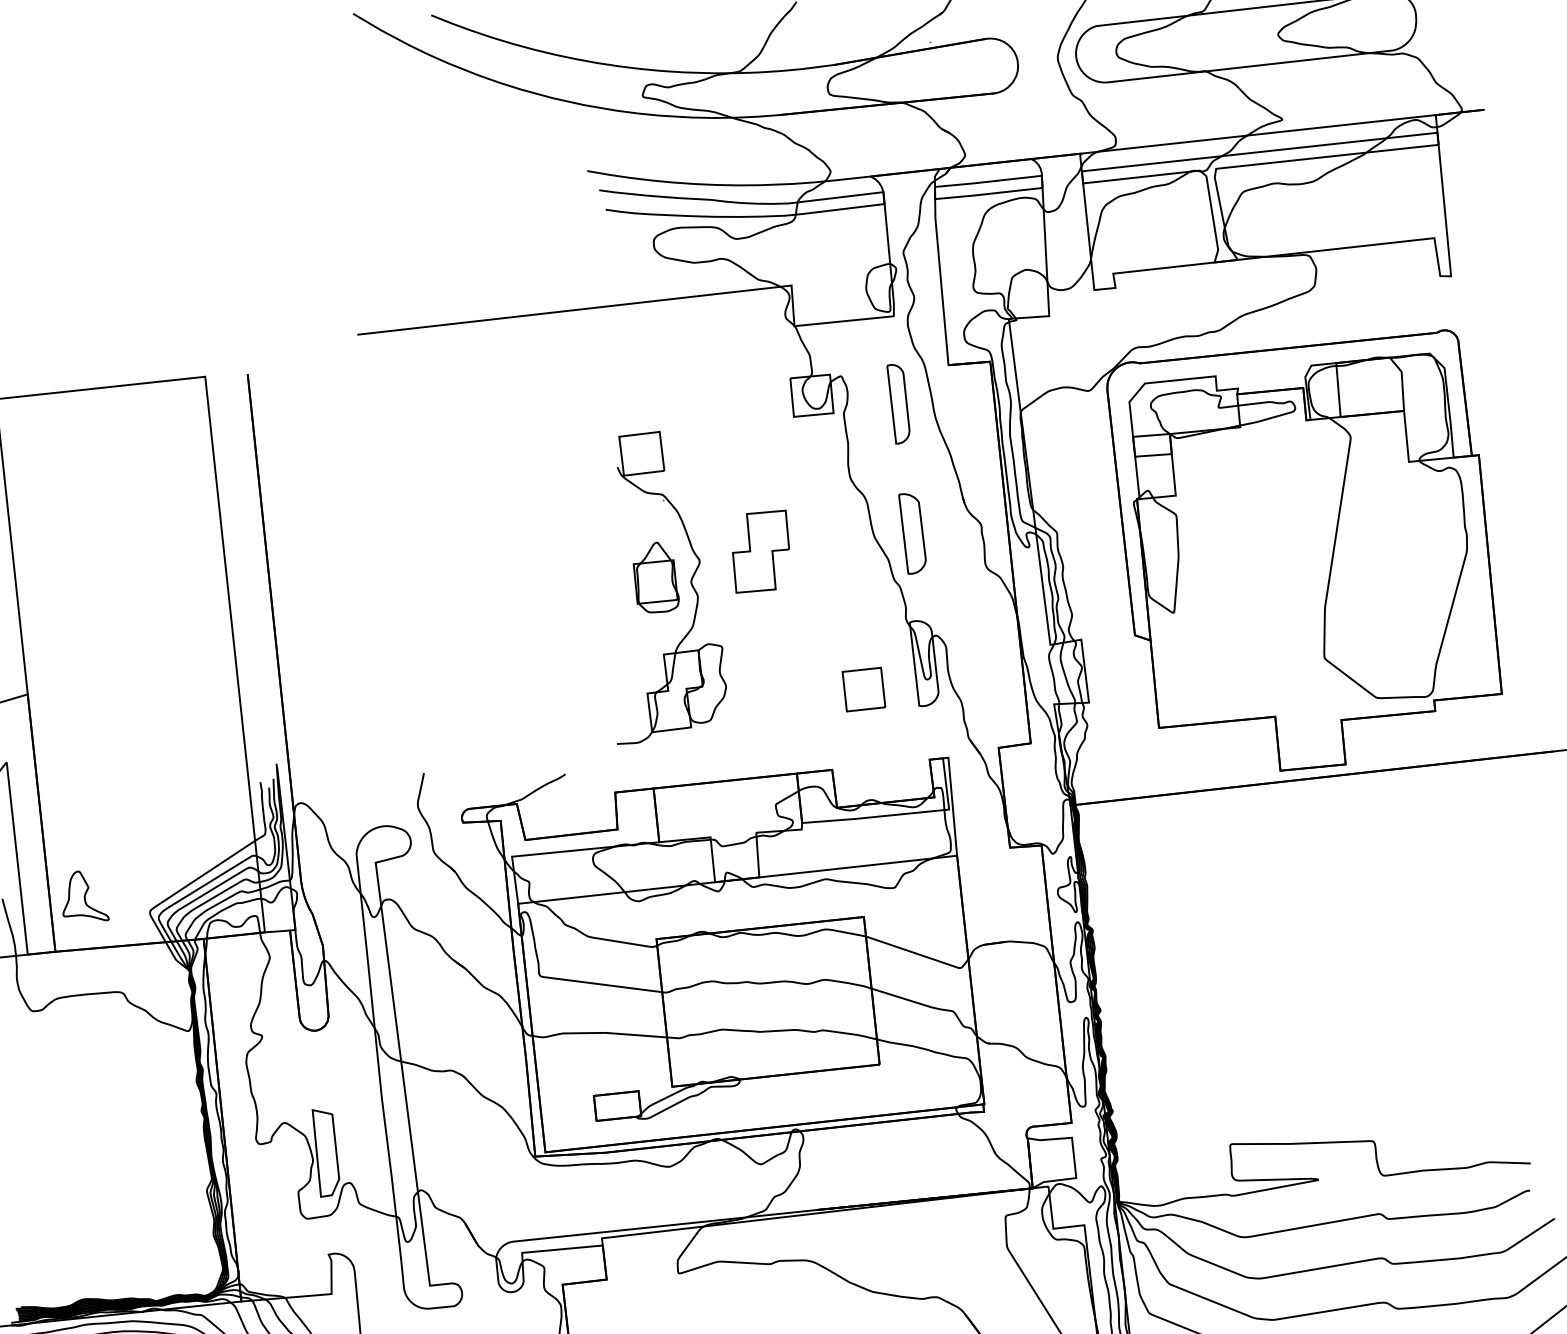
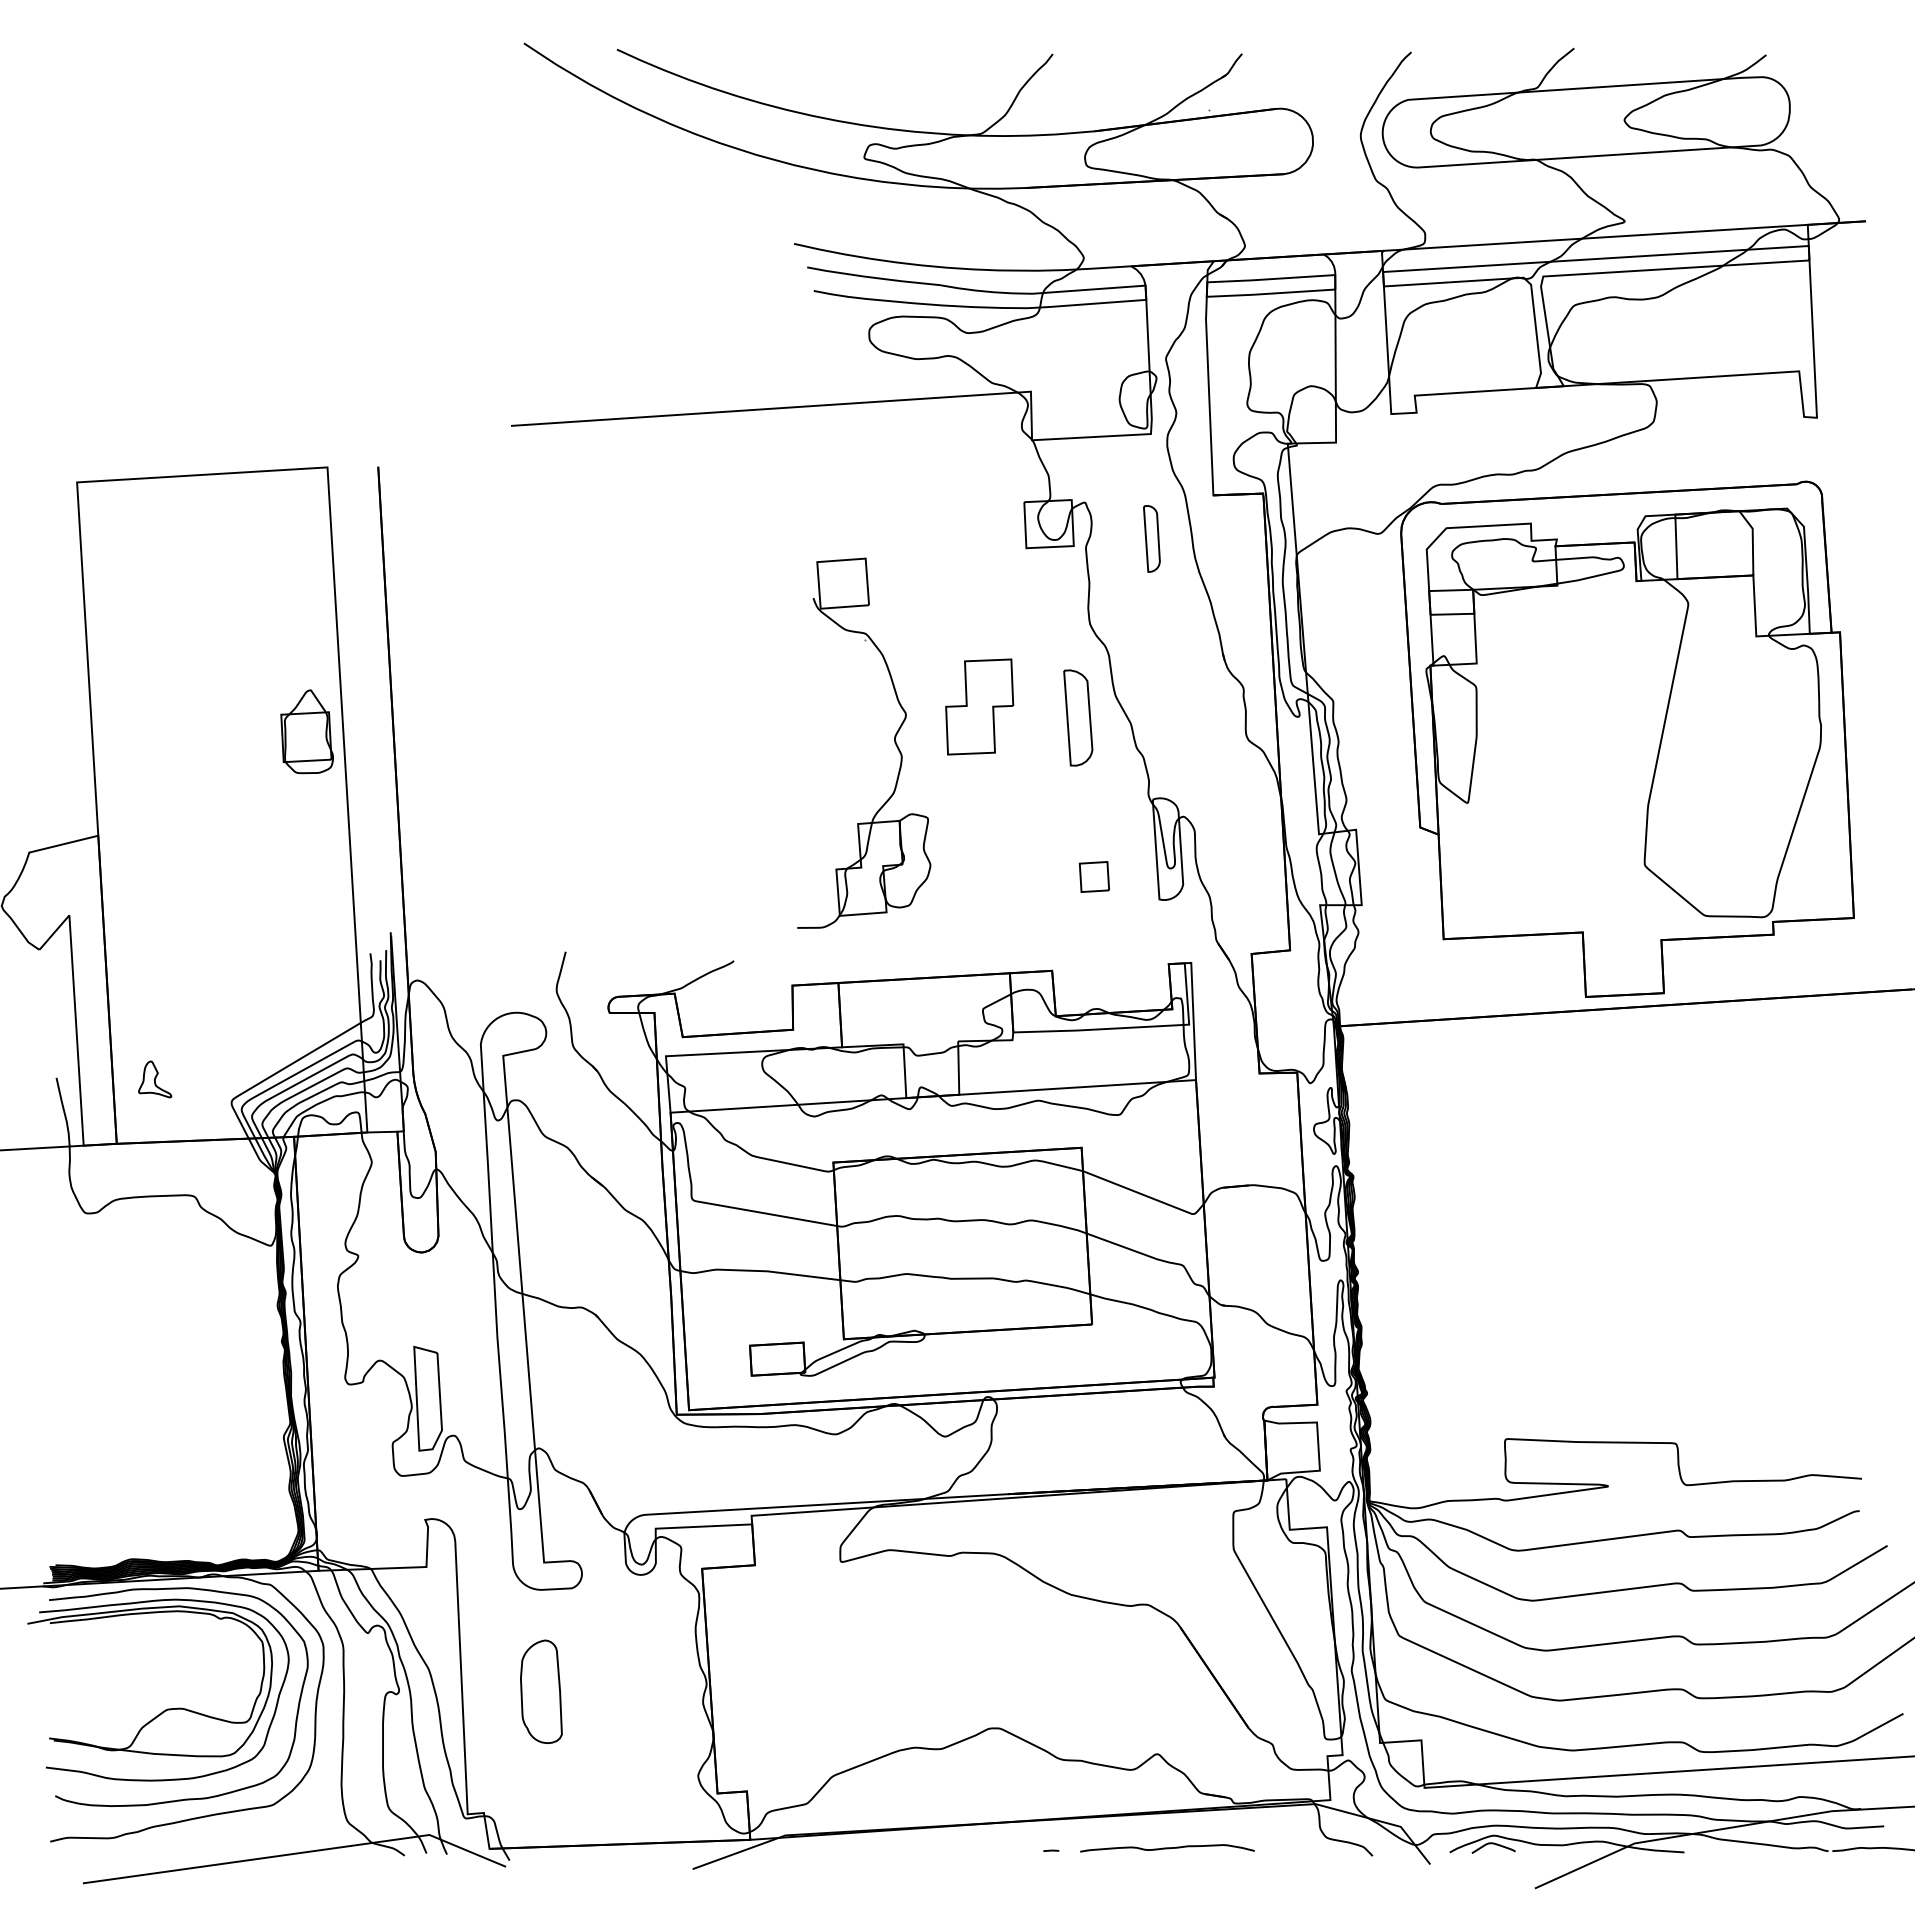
part: (898, 403) -> (1151, 538), size x0.7
part: (912, 533) -> (1078, 717), moved
part: (655, 577) -> (306, 731), moved
part: (863, 689) -> (1094, 876), size x0.6
part: (84, 896) -> (154, 1079), size x0.6

